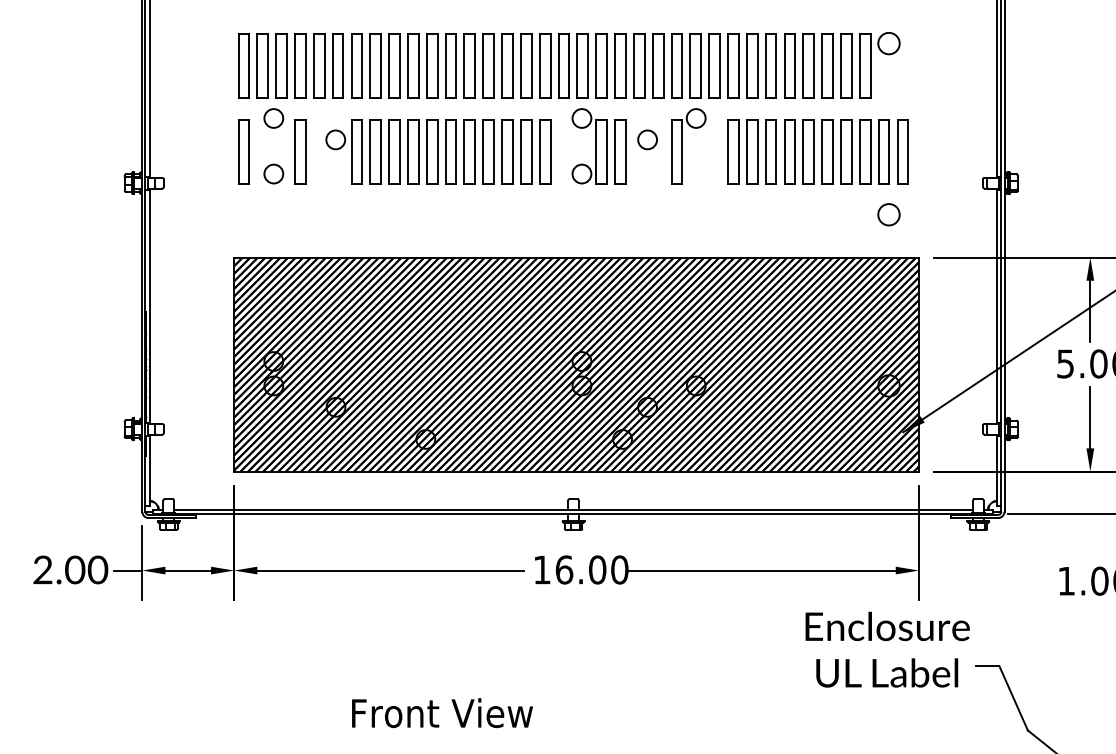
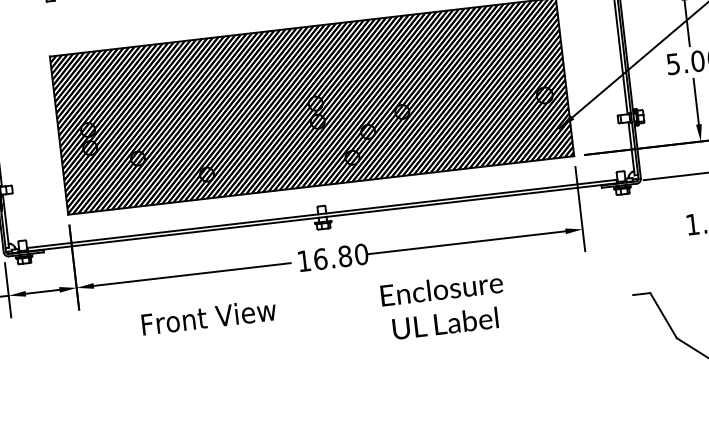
text: (597, 570) -> (345, 256), 16.00 -> 16.80
text: (887, 649) -> (443, 306), moved
text: (442, 713) -> (209, 317), moved

